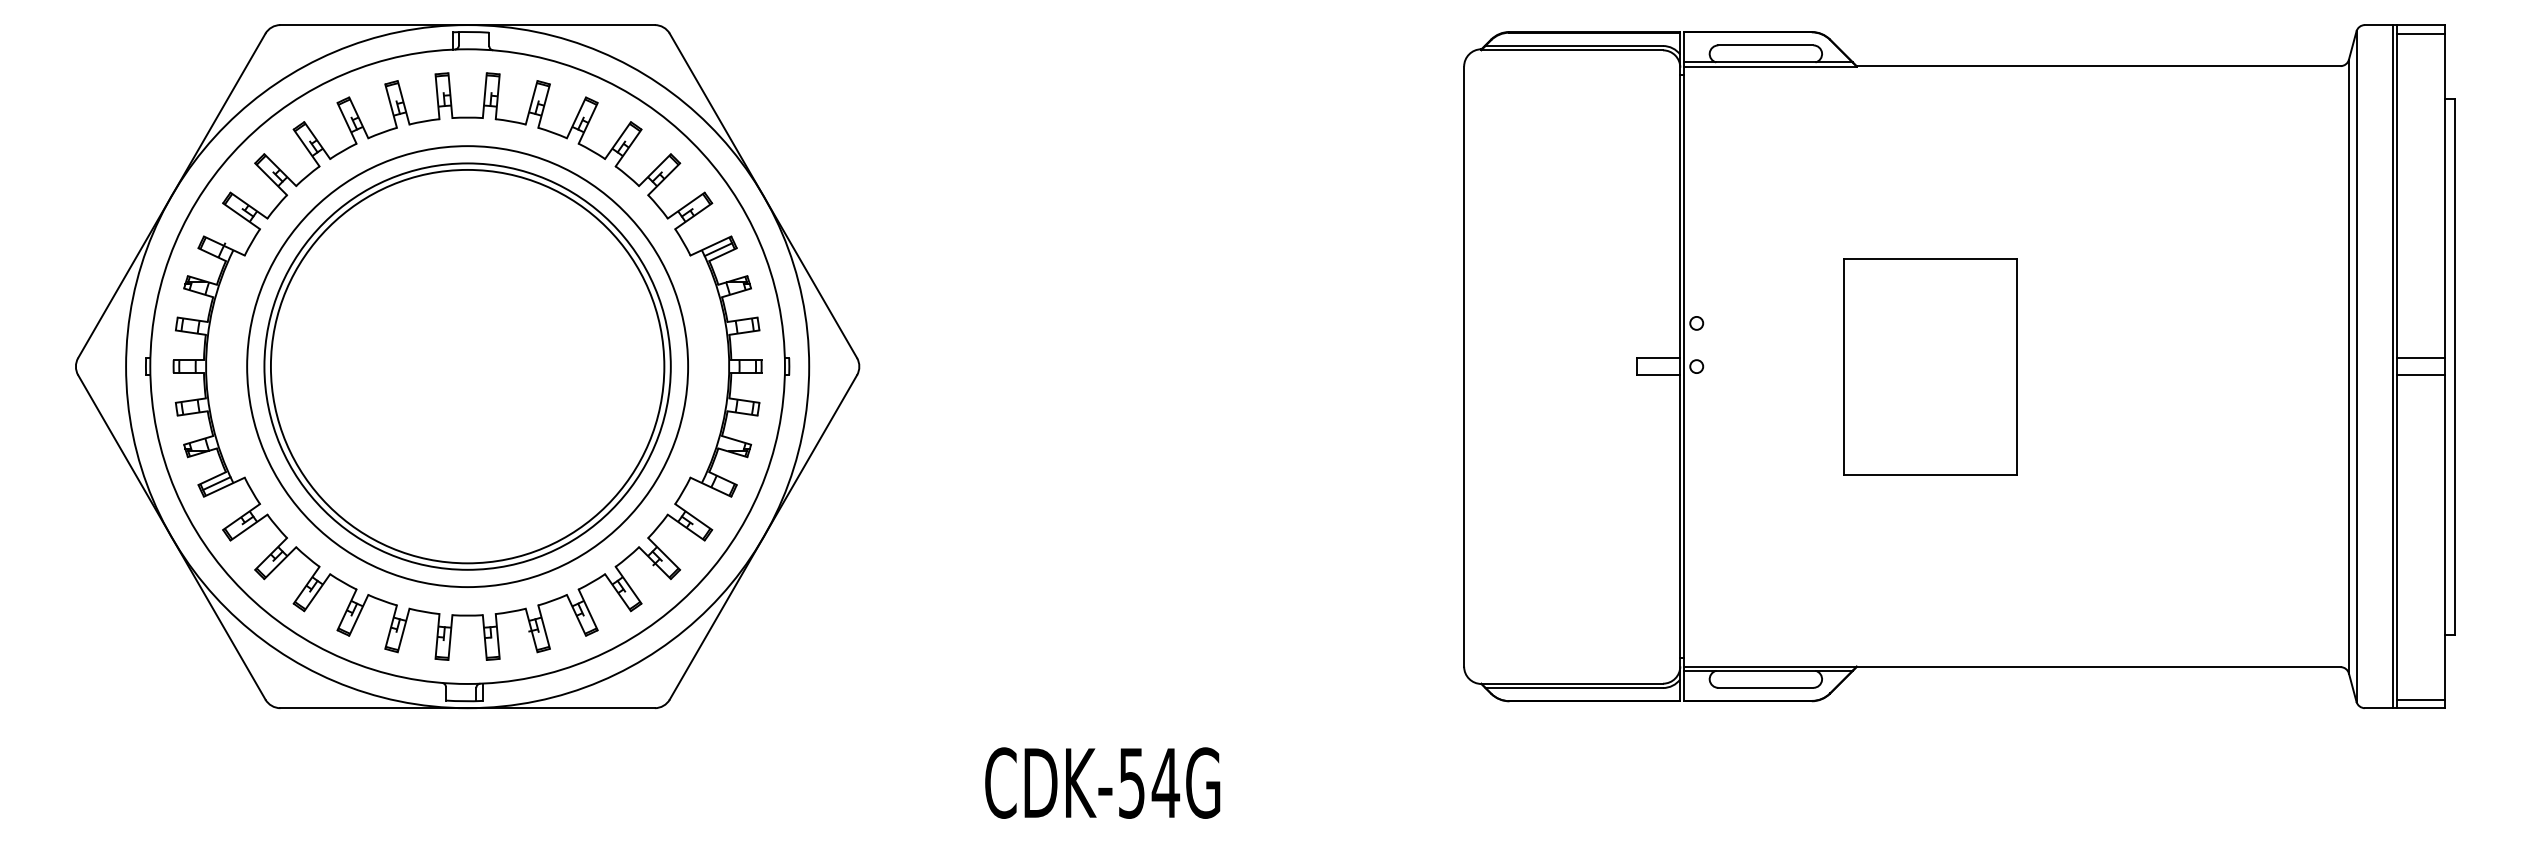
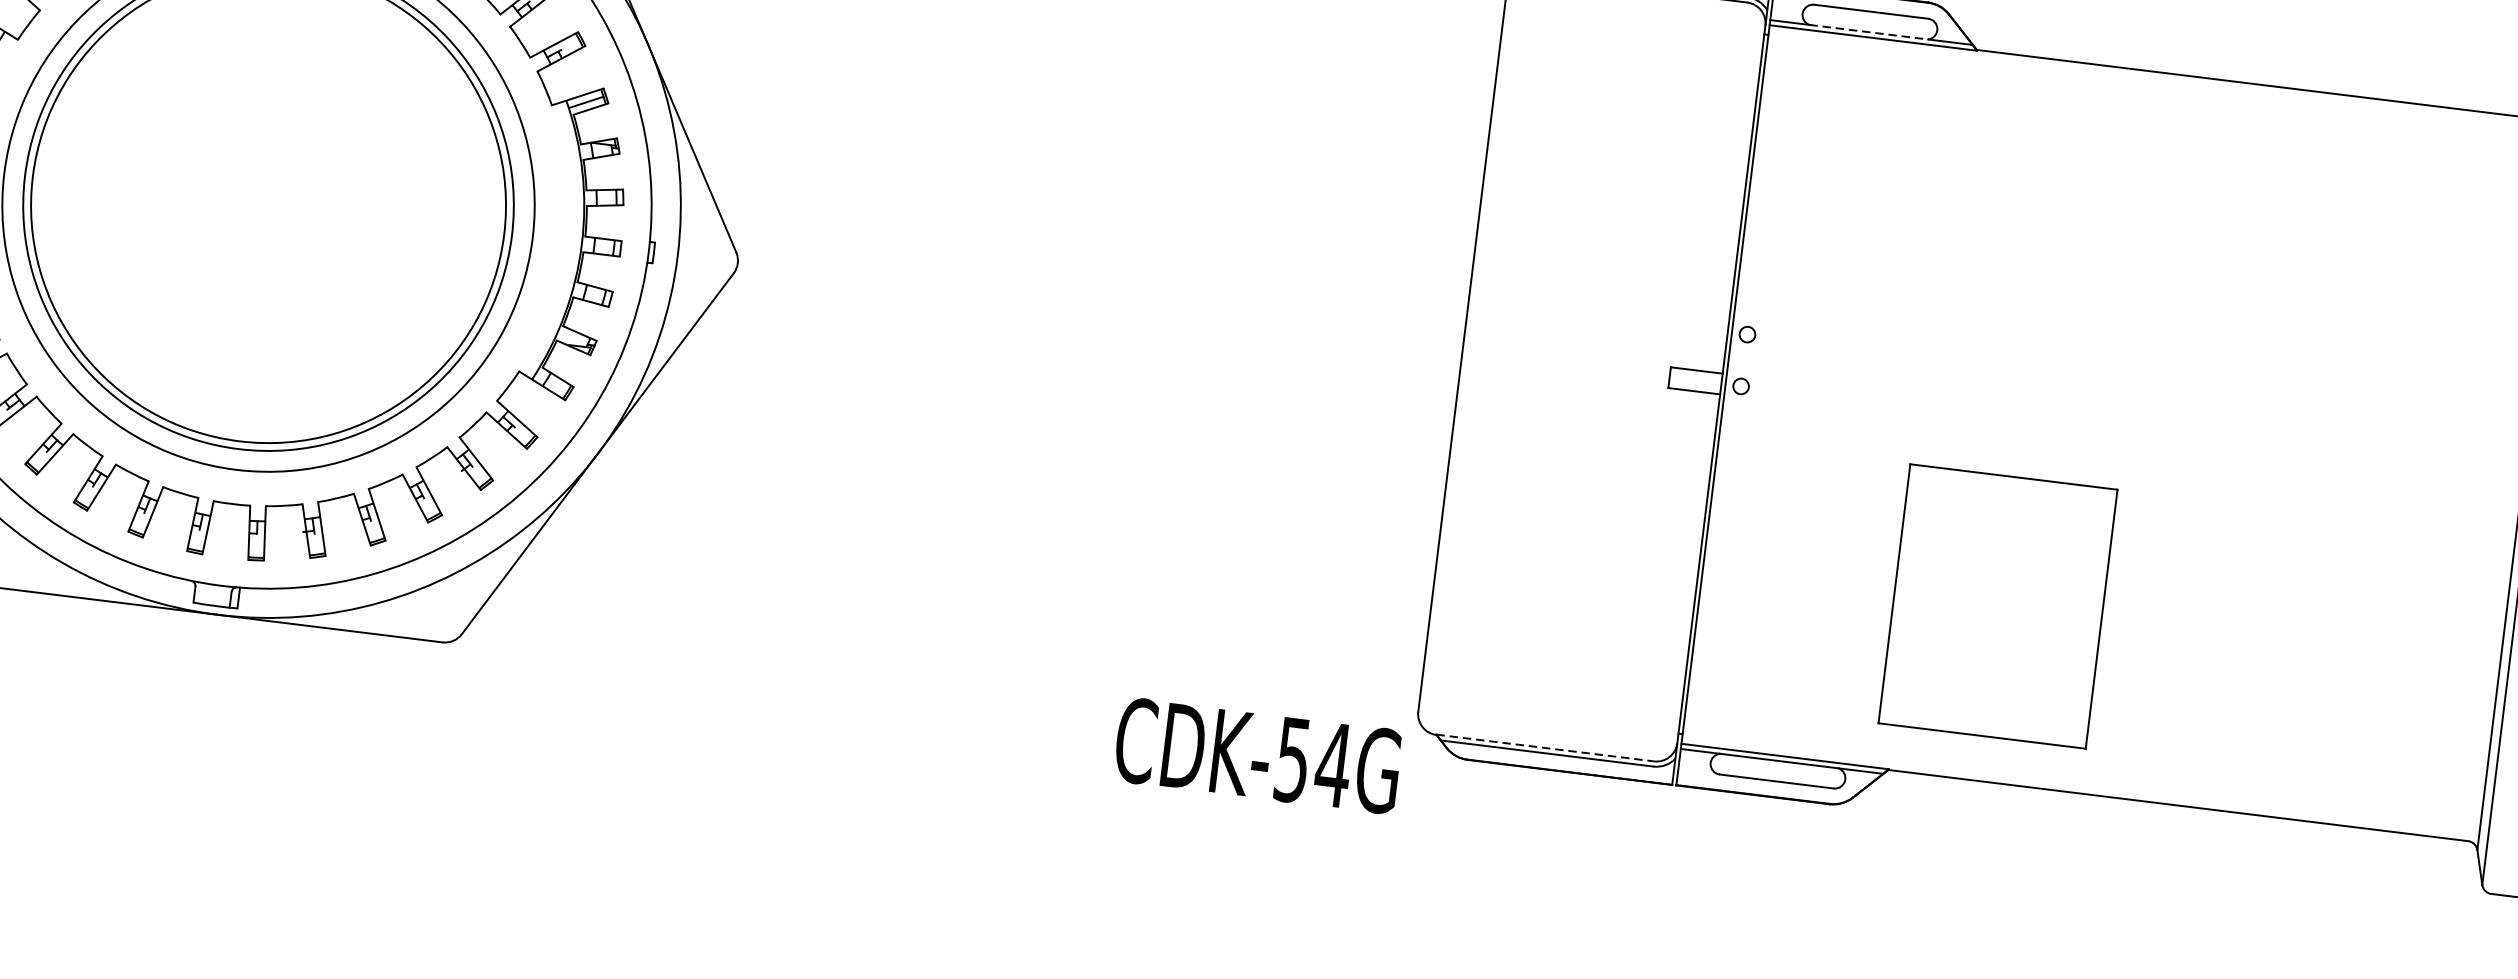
line: (1765, 62) -> (1868, 32), solid -> dashed
part: (1930, 366) -> (1998, 606), moved
line: (1572, 683) -> (1545, 747), solid -> dashed
text: (1102, 782) -> (1257, 755), moved

